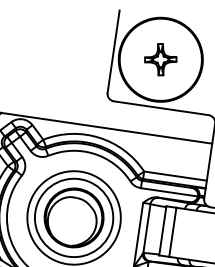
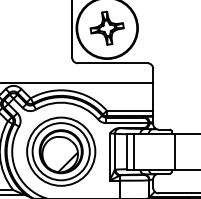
part: (159, 58) -> (106, 27), size x1.43
hatch: (80, 233) -> (67, 162), added

